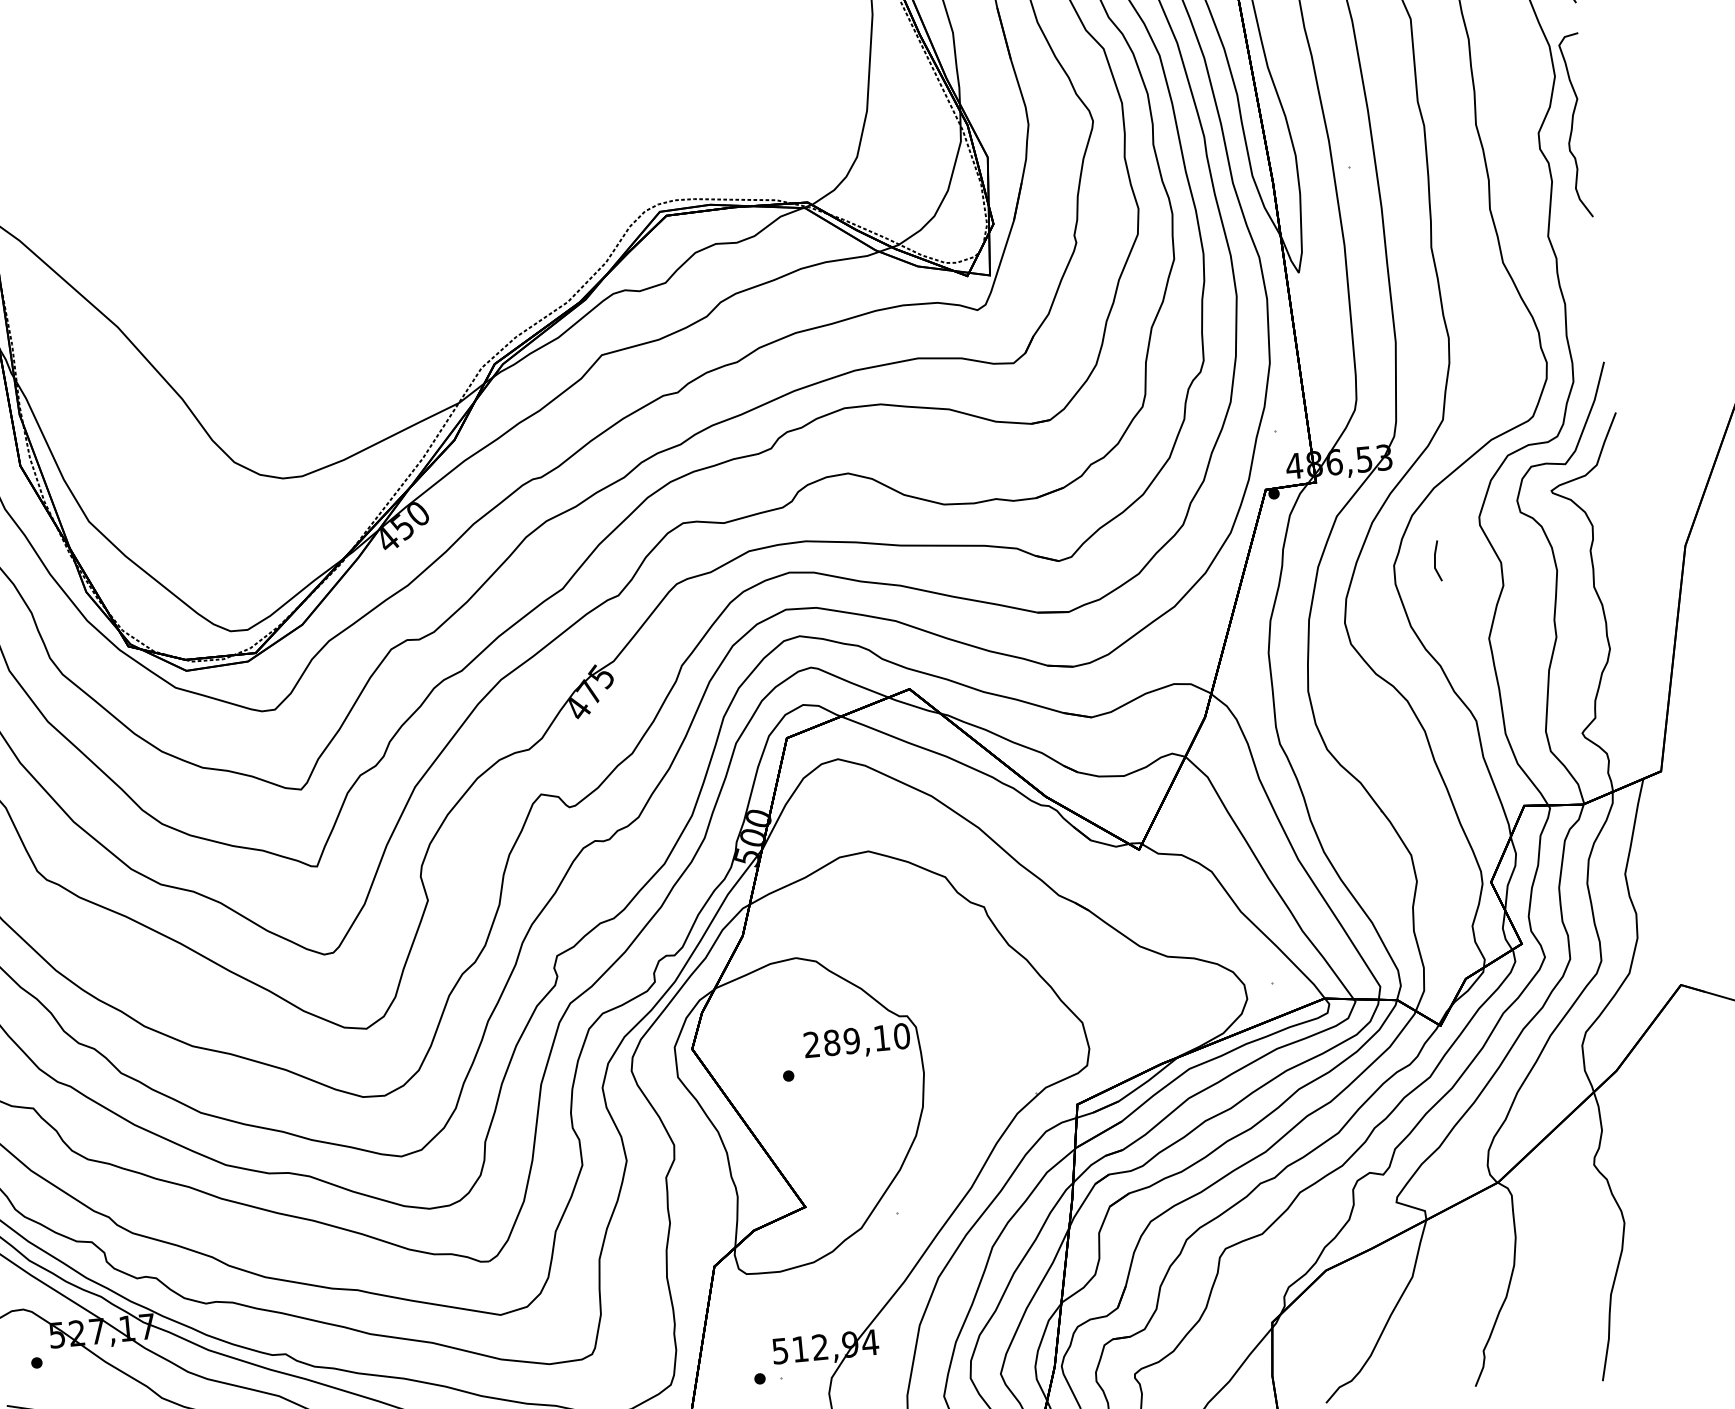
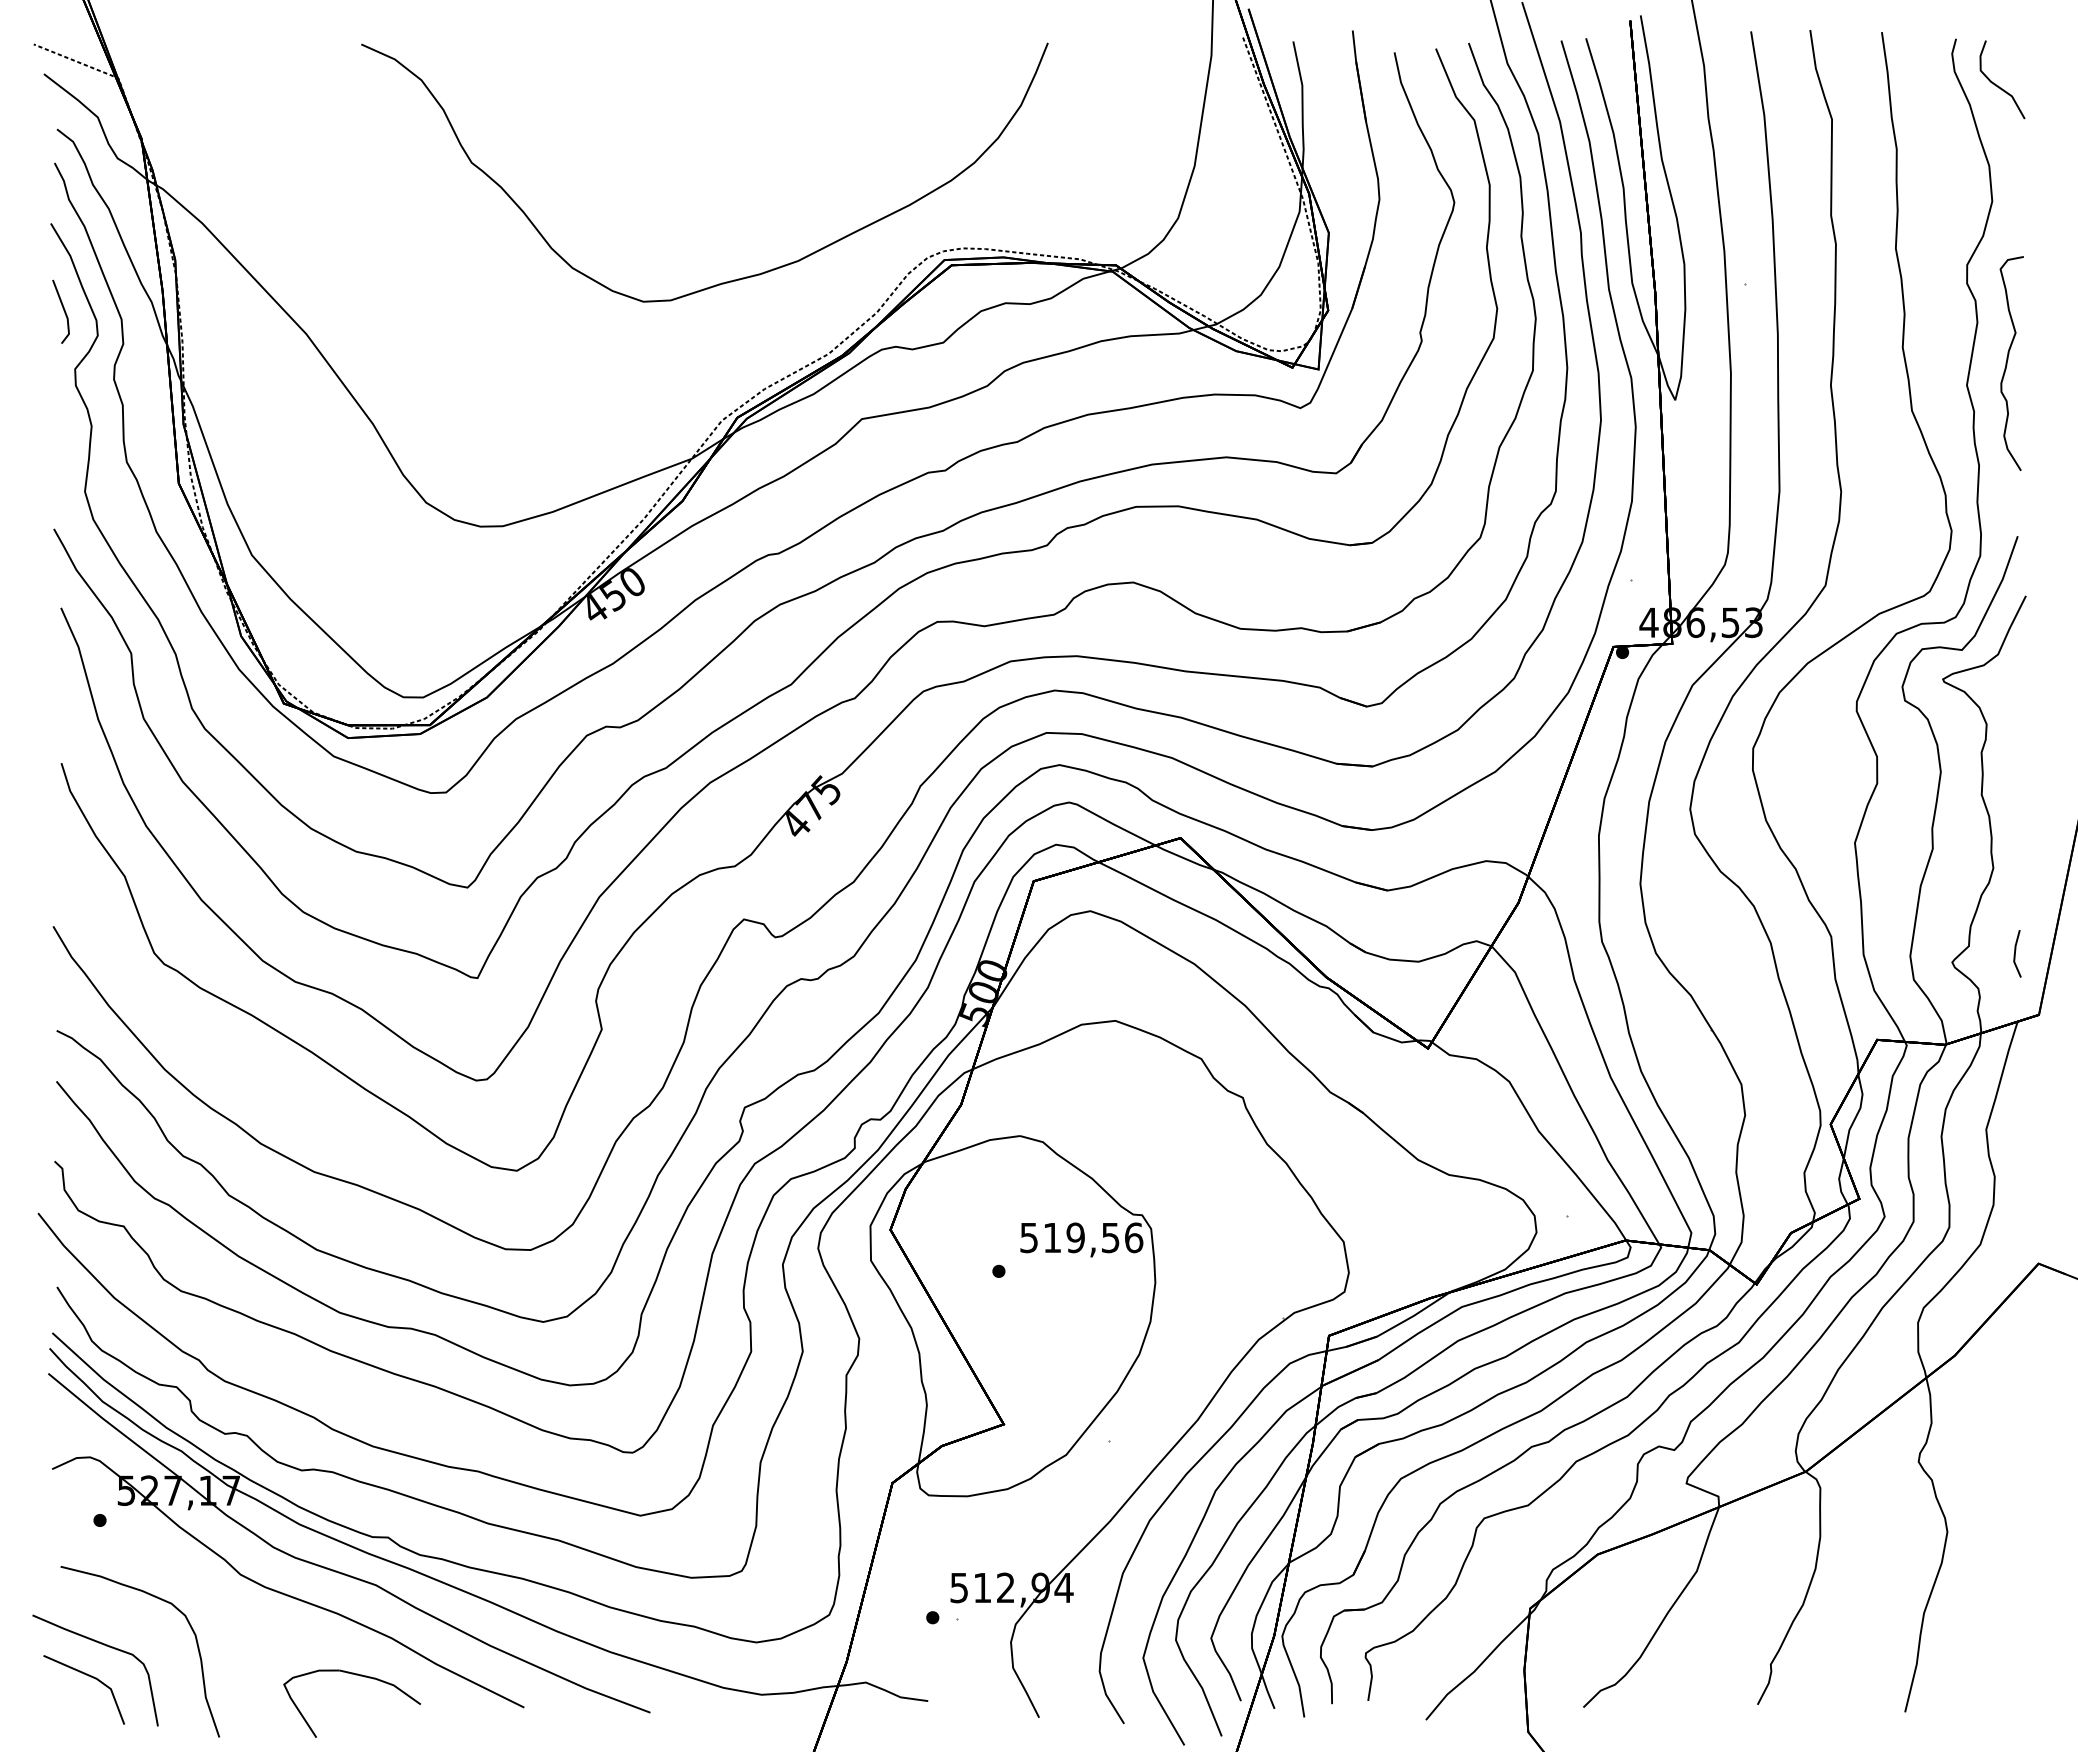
curve: (1572, 125) -> (2007, 363), moved
curve: (477, 246) -> (730, 280), added
line: (1435, 560) -> (2015, 953), moved
text: (856, 1040) -> (1081, 1237), 289,10 -> 519,56

